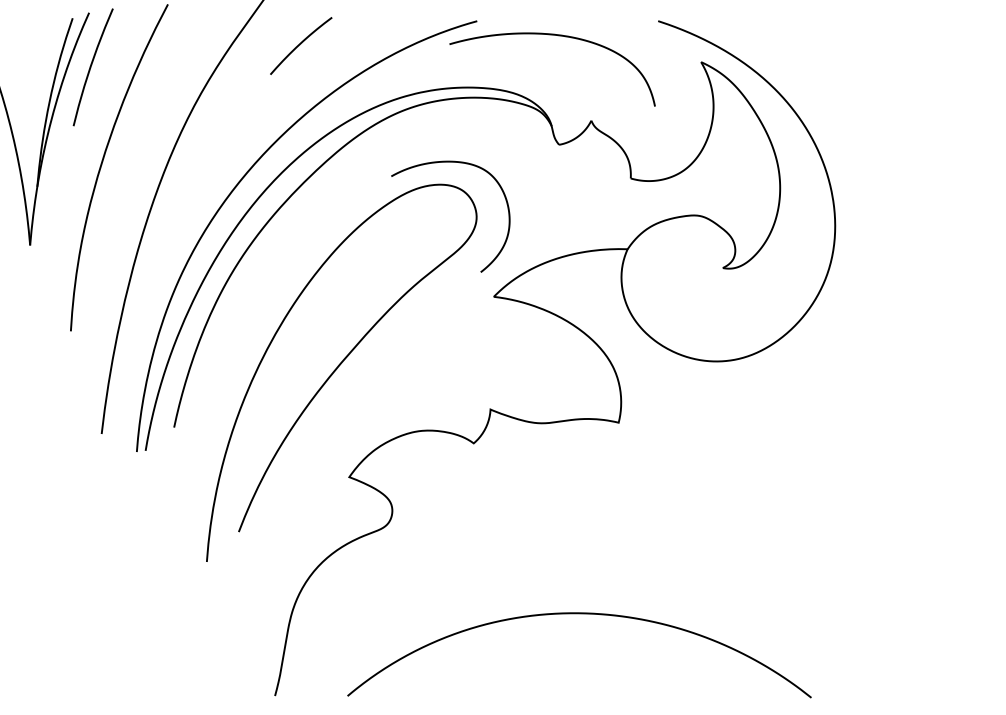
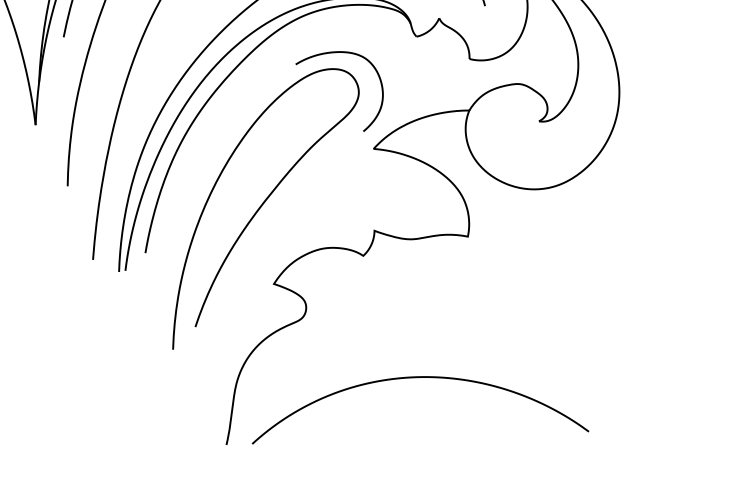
curve: (579, 614) -> (418, 378), moved

